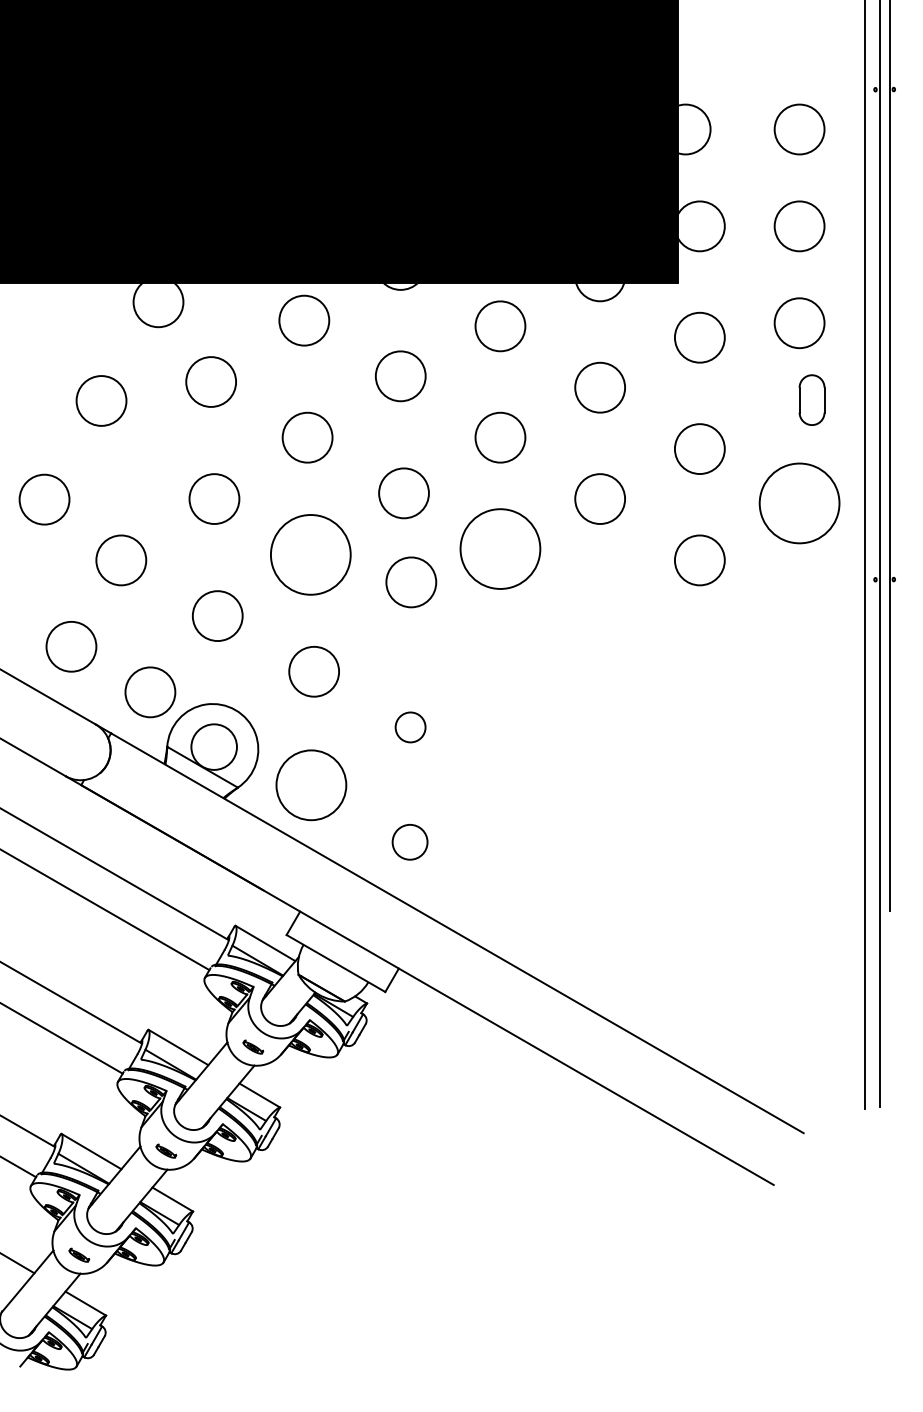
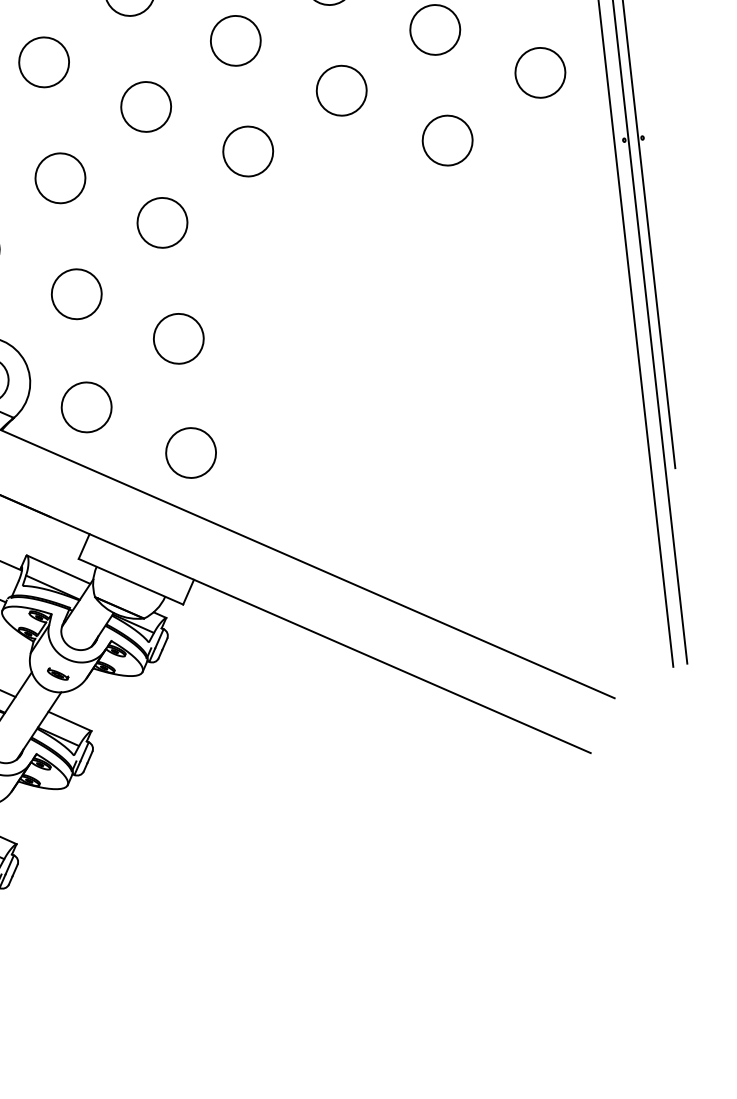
circle: (799, 503) -> (540, 72), size x0.62
circle: (500, 548) -> (248, 150), size x0.62
circle: (310, 554) -> (60, 178), size x0.62
circle: (411, 582) -> (162, 222), moved
circle: (410, 727) -> (178, 338), size x1.67
circle: (311, 785) -> (86, 407), size x0.71
circle: (410, 842) -> (191, 453), size x1.43

